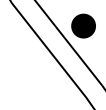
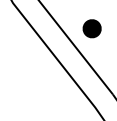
part: (82, 25) -> (91, 28), size x0.7

